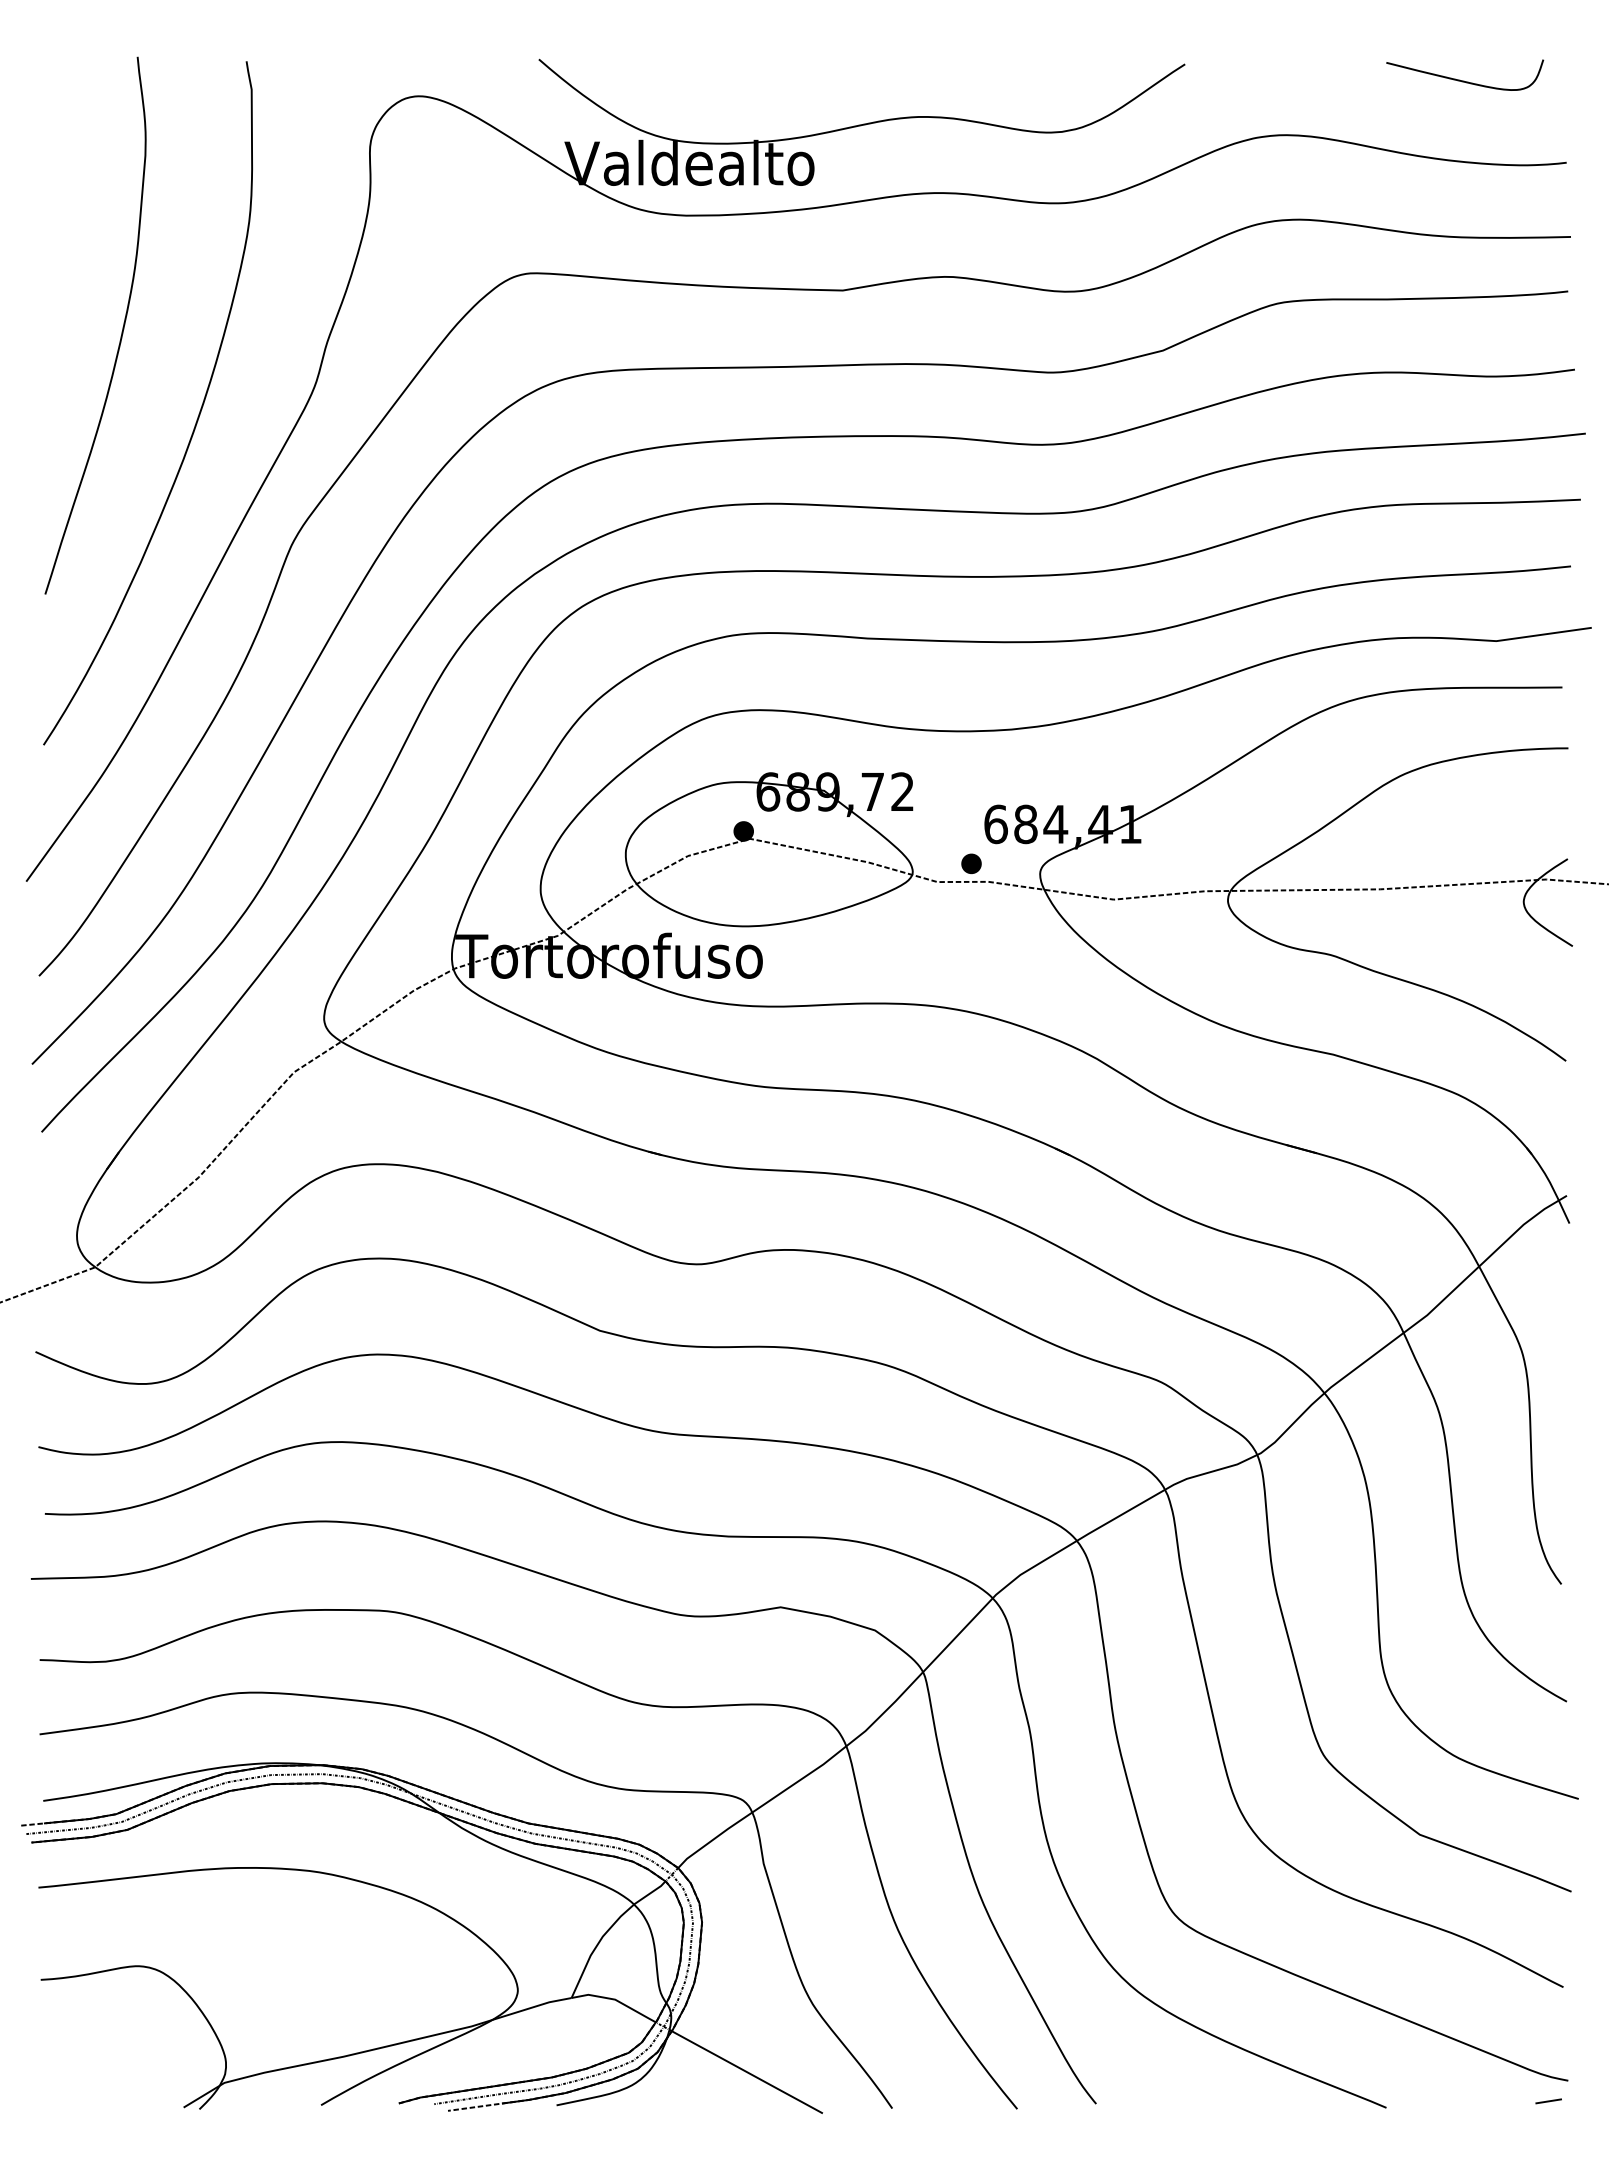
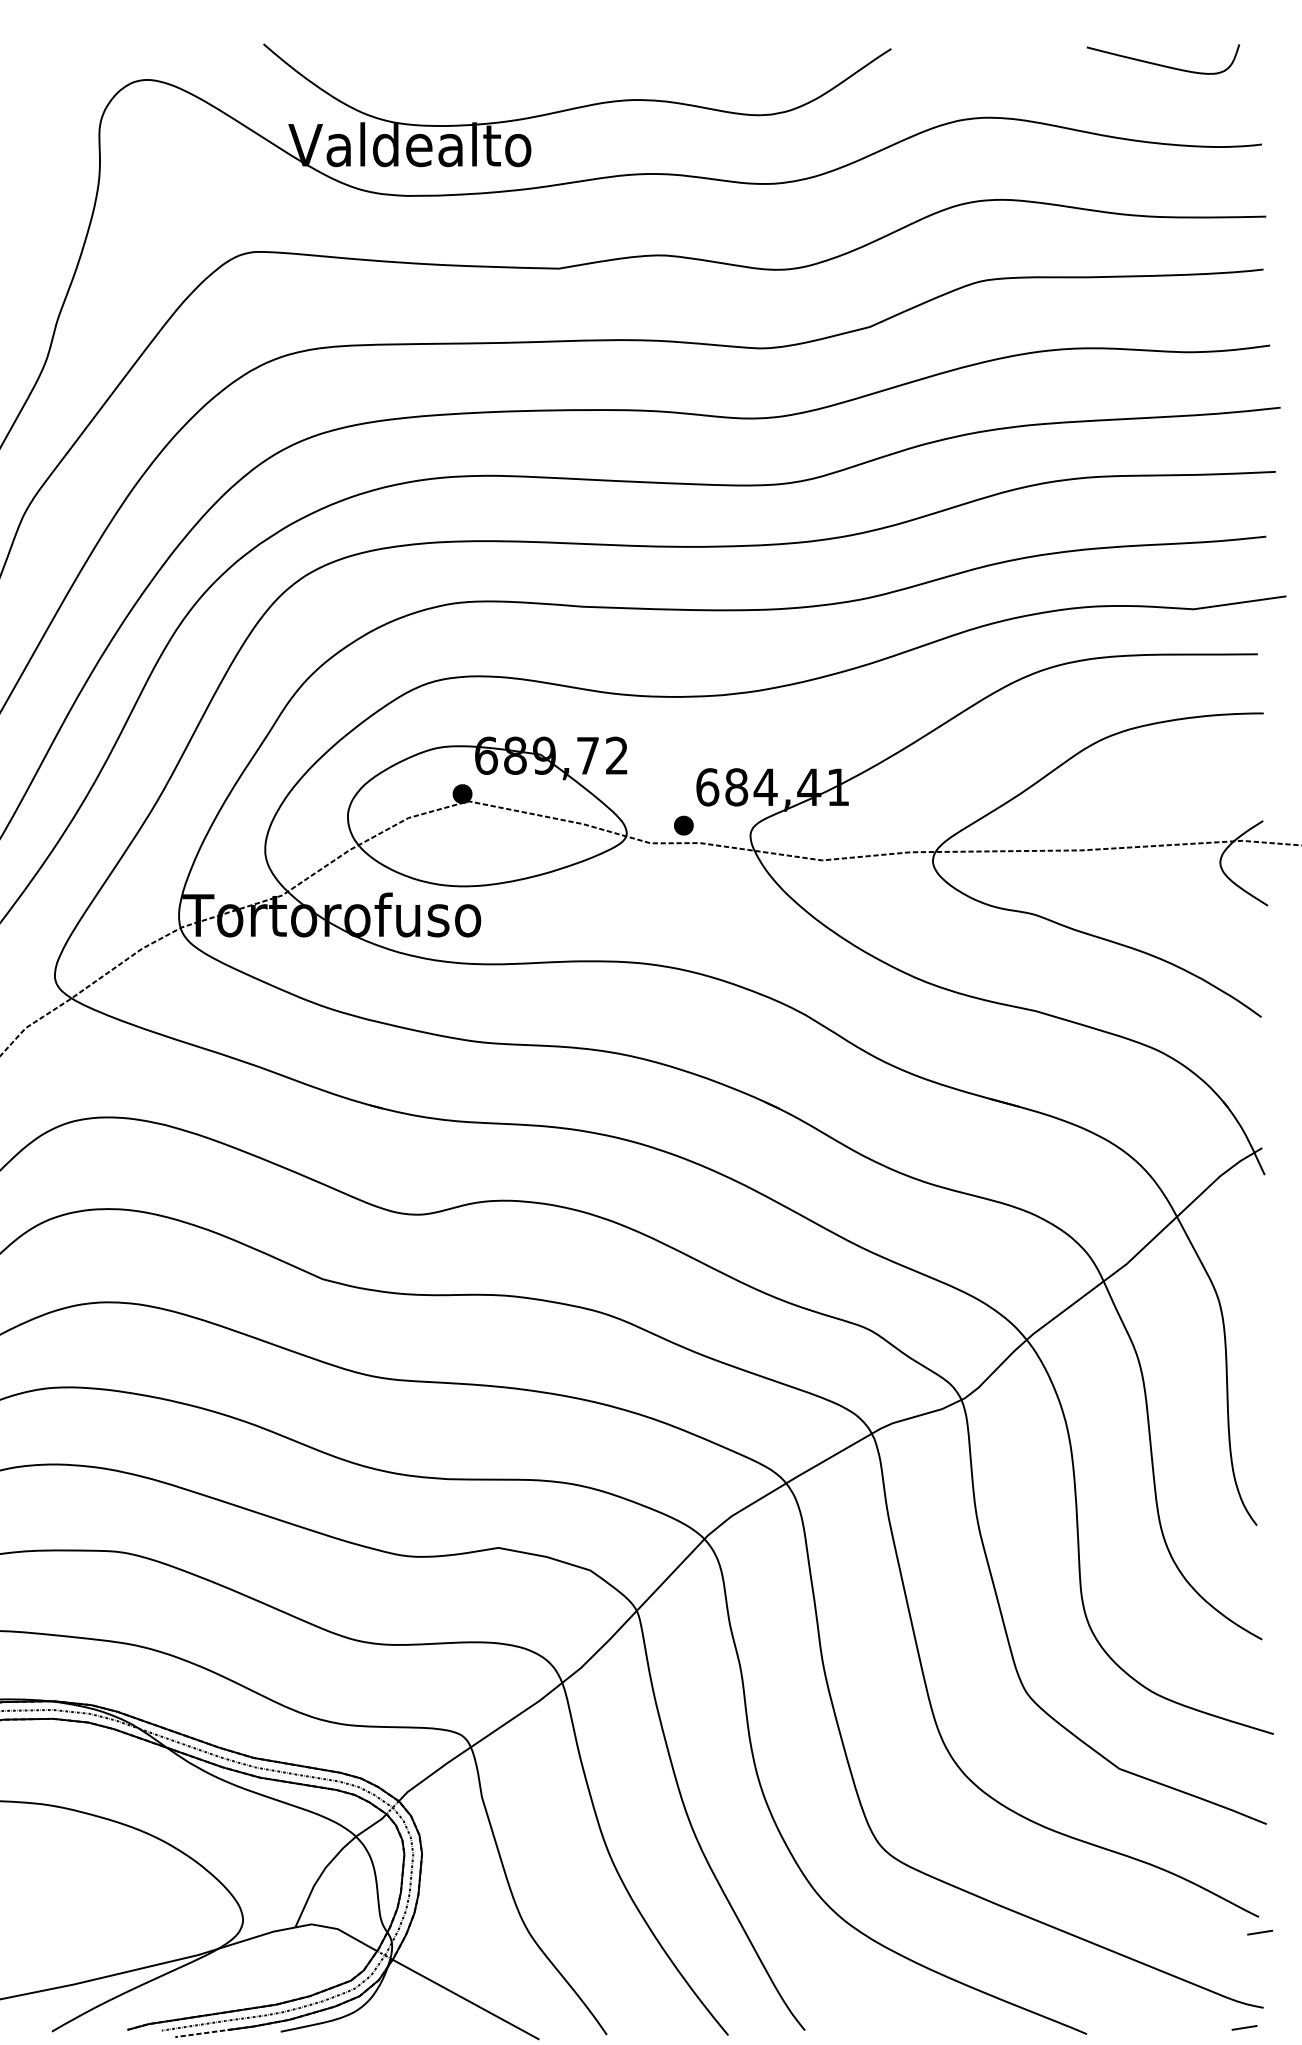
line: (1564, 2003) -> (1259, 1932), added

